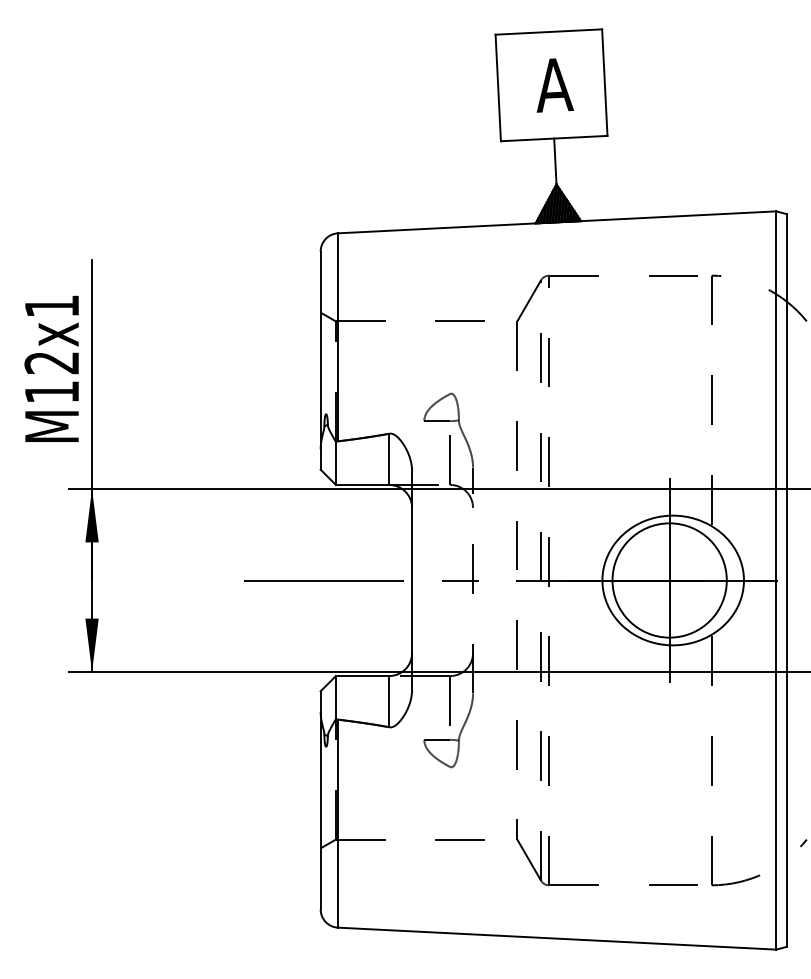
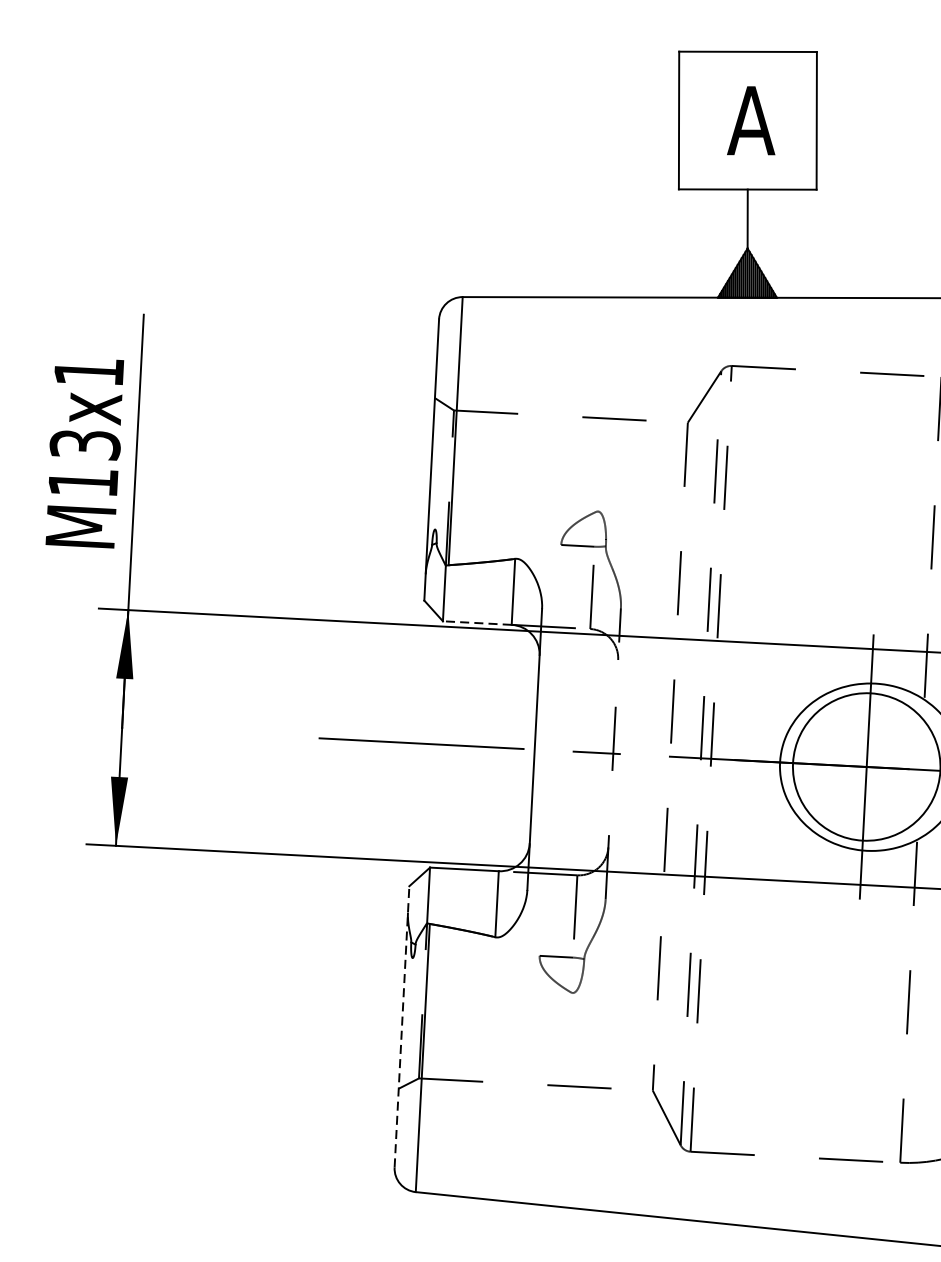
text: (51, 363) -> (84, 445), M12x1 -> M13x1
line: (362, 484) -> (477, 622), solid -> dashed
line: (320, 799) -> (401, 1025), solid -> dashed

